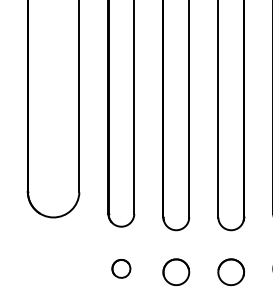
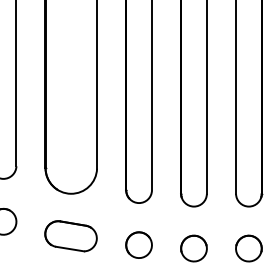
part: (53, 259) -> (71, 235), added
part: (121, 268) -> (139, 244), size x1.43

